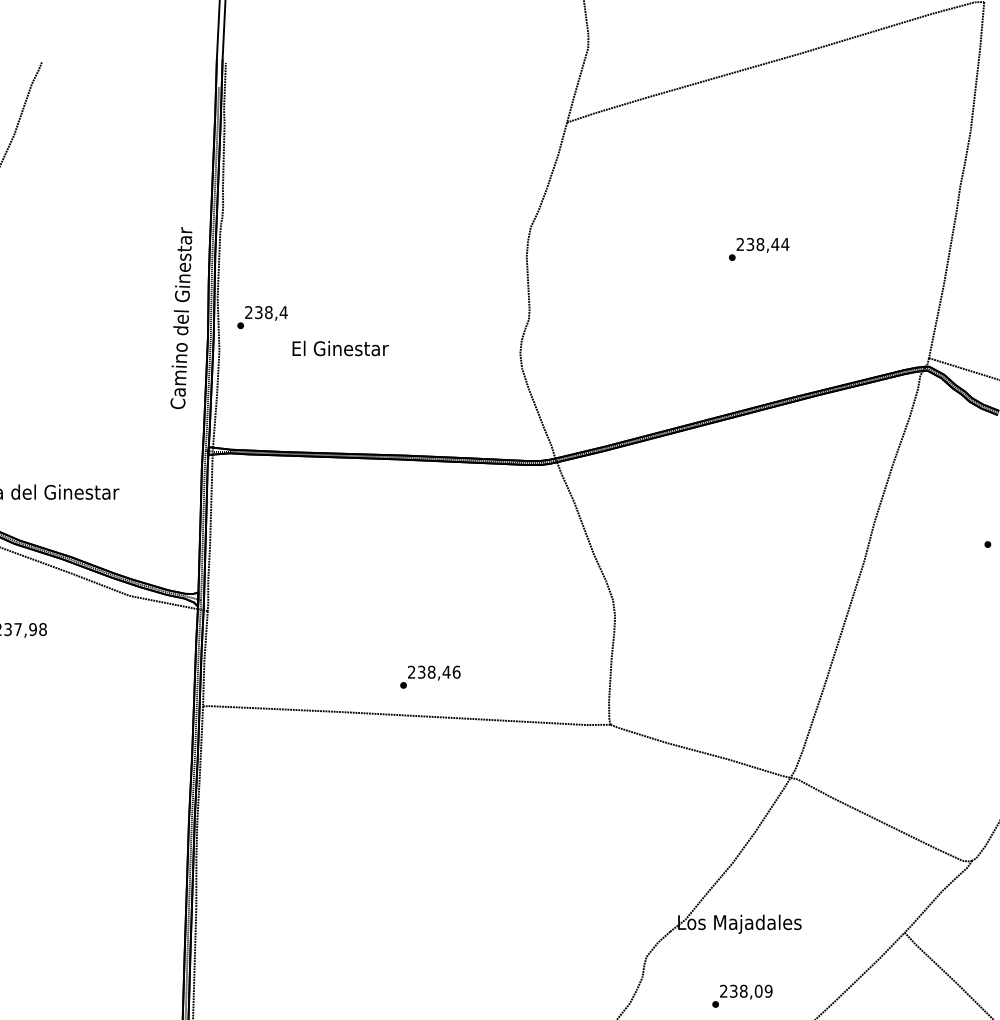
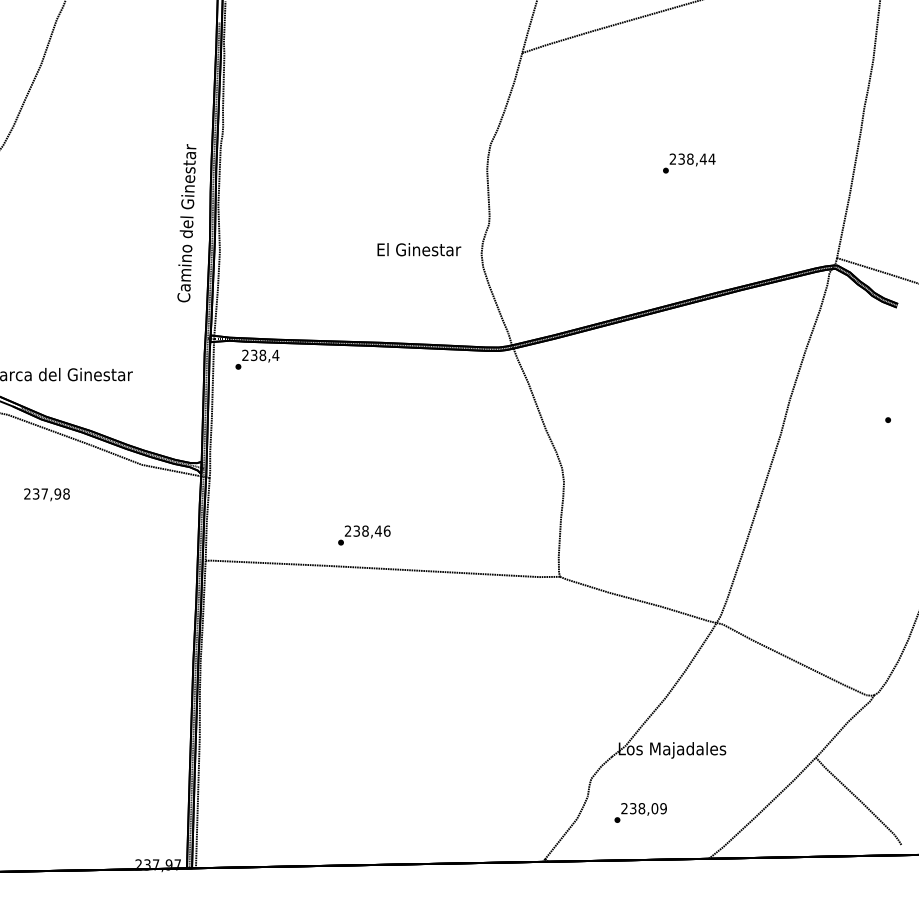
text: (262, 317) -> (257, 359), moved
text: (340, 348) -> (419, 249), moved
text: (430, 677) -> (364, 535), moved
text: (742, 995) -> (640, 812), moved

